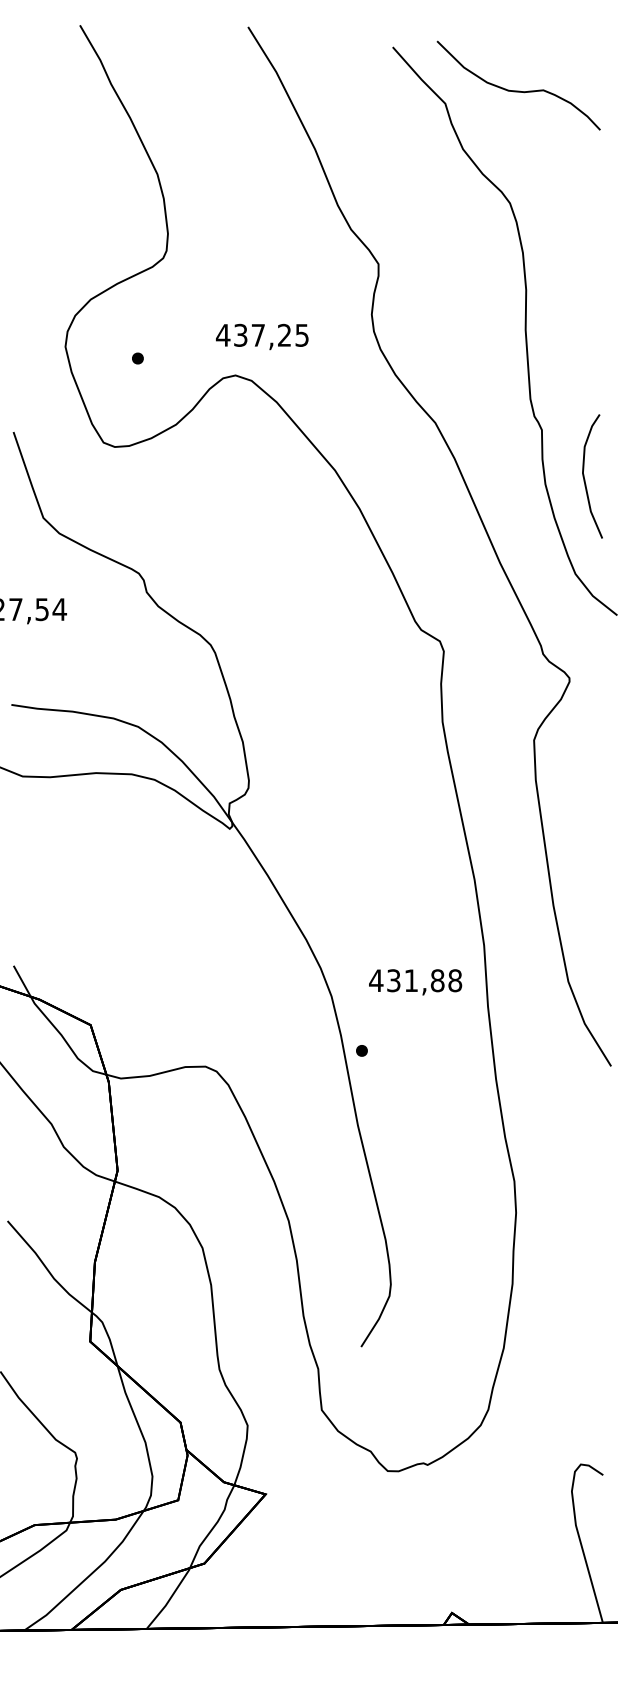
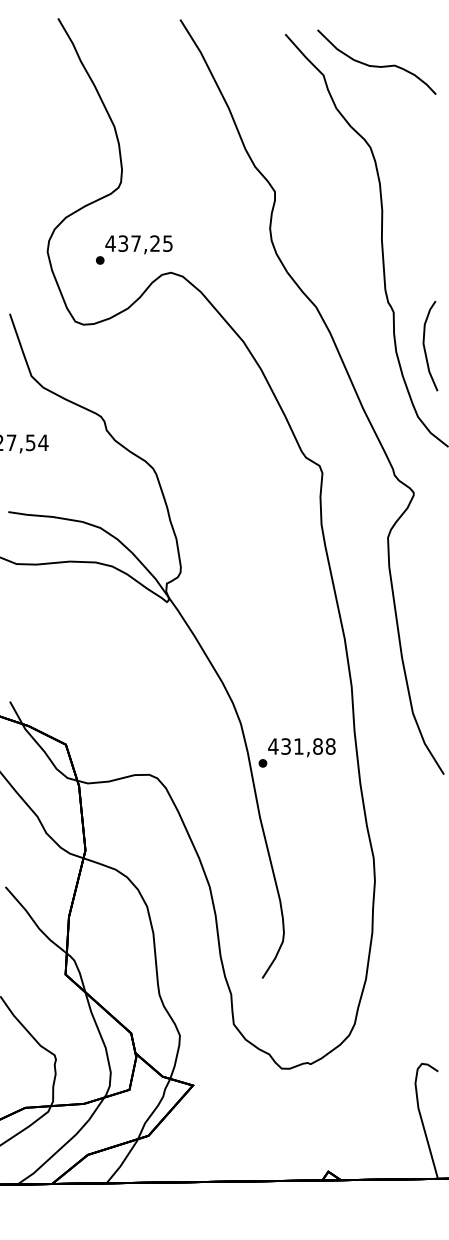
text: (262, 336) -> (139, 244), moved
text: (415, 982) -> (301, 747), moved

